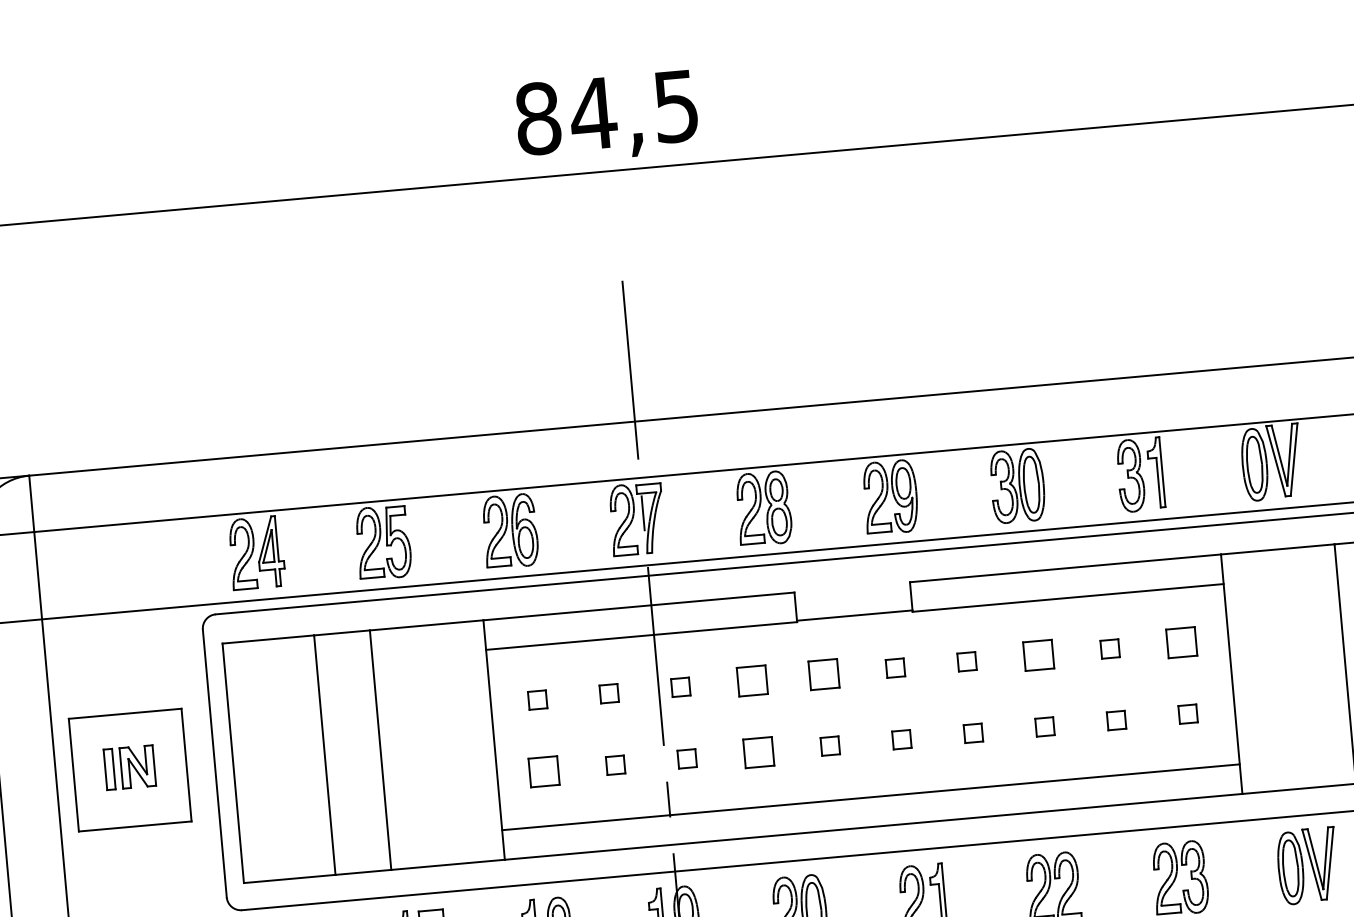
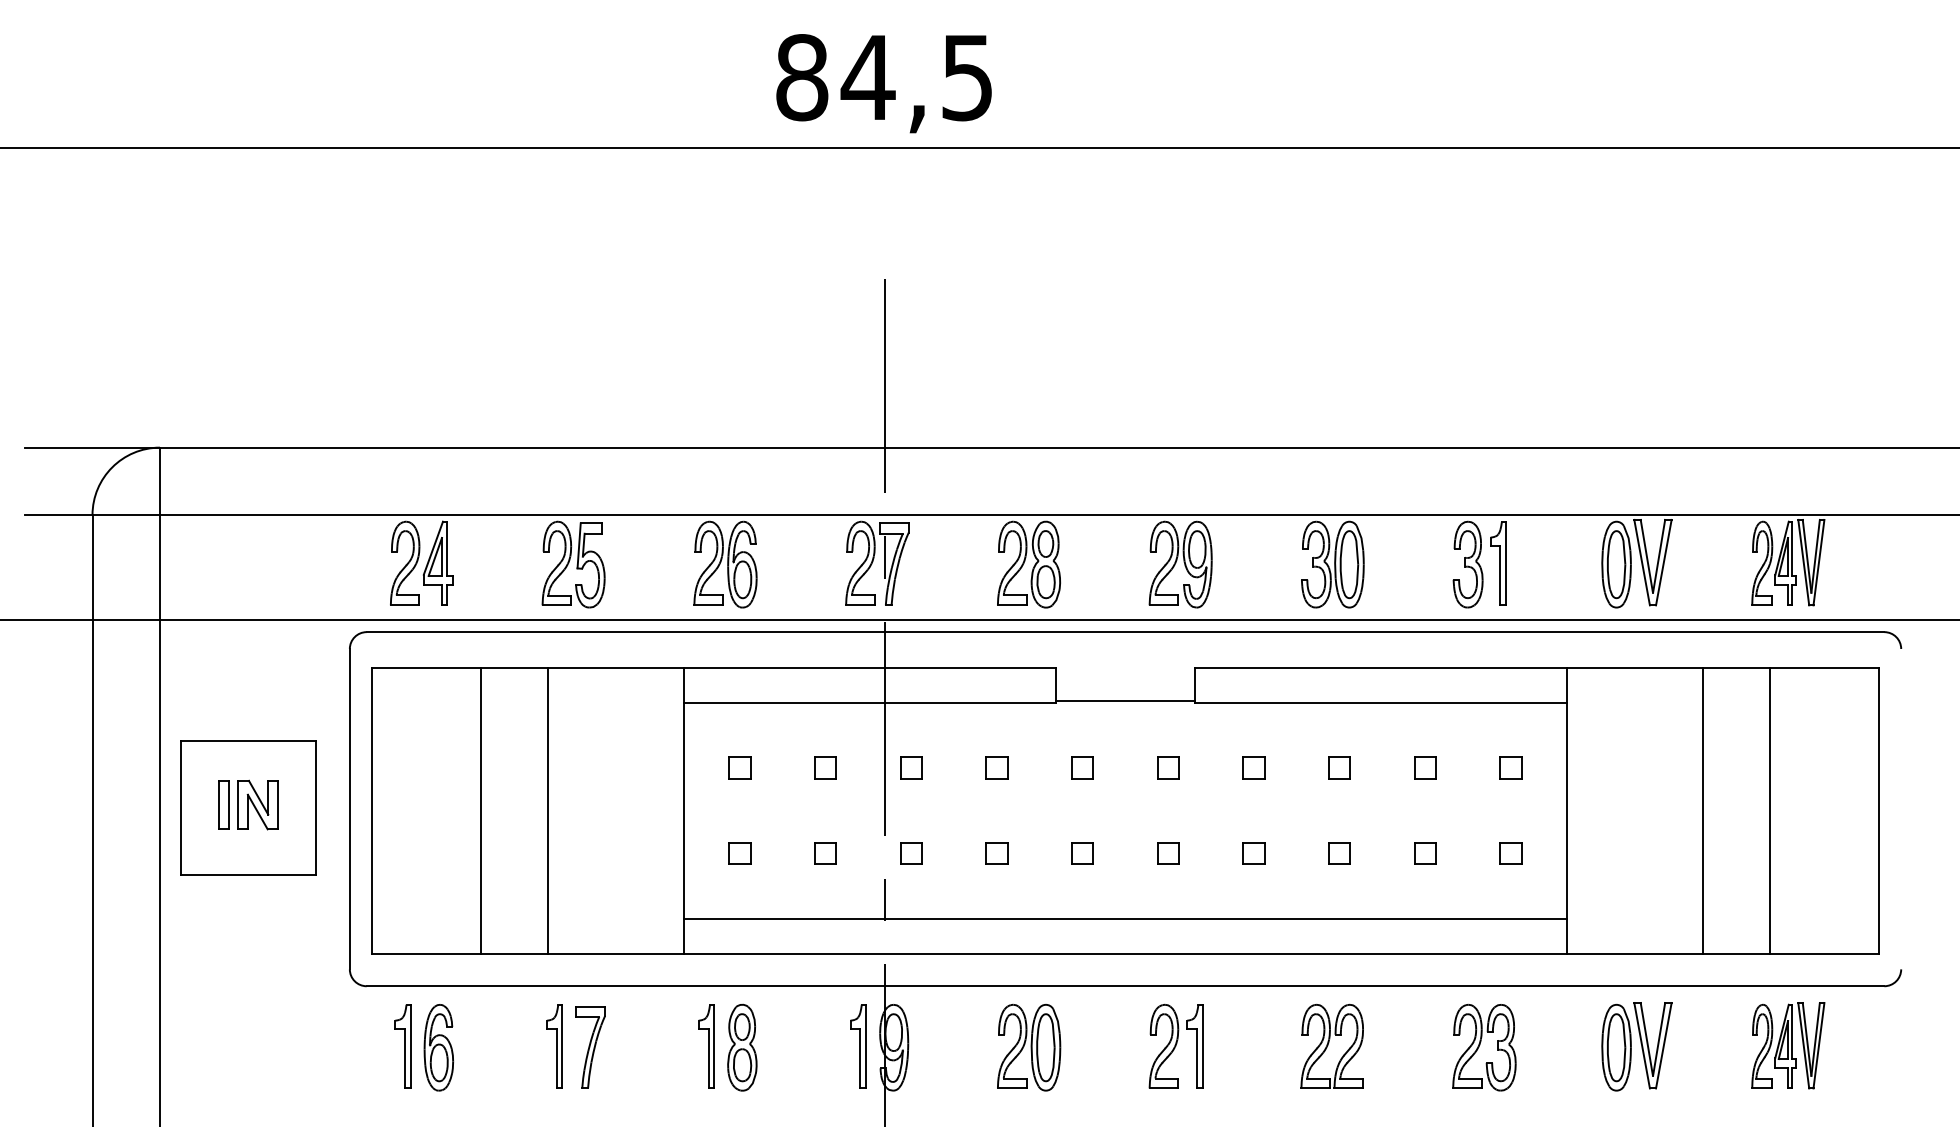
part: (1181, 642) -> (1510, 767), size x0.62
part: (1038, 654) -> (1339, 767), size x0.62
part: (823, 674) -> (1082, 767), size x0.62
part: (751, 680) -> (996, 767), size x0.62
part: (758, 752) -> (996, 853), size x0.62
part: (543, 771) -> (739, 853), size x0.62

